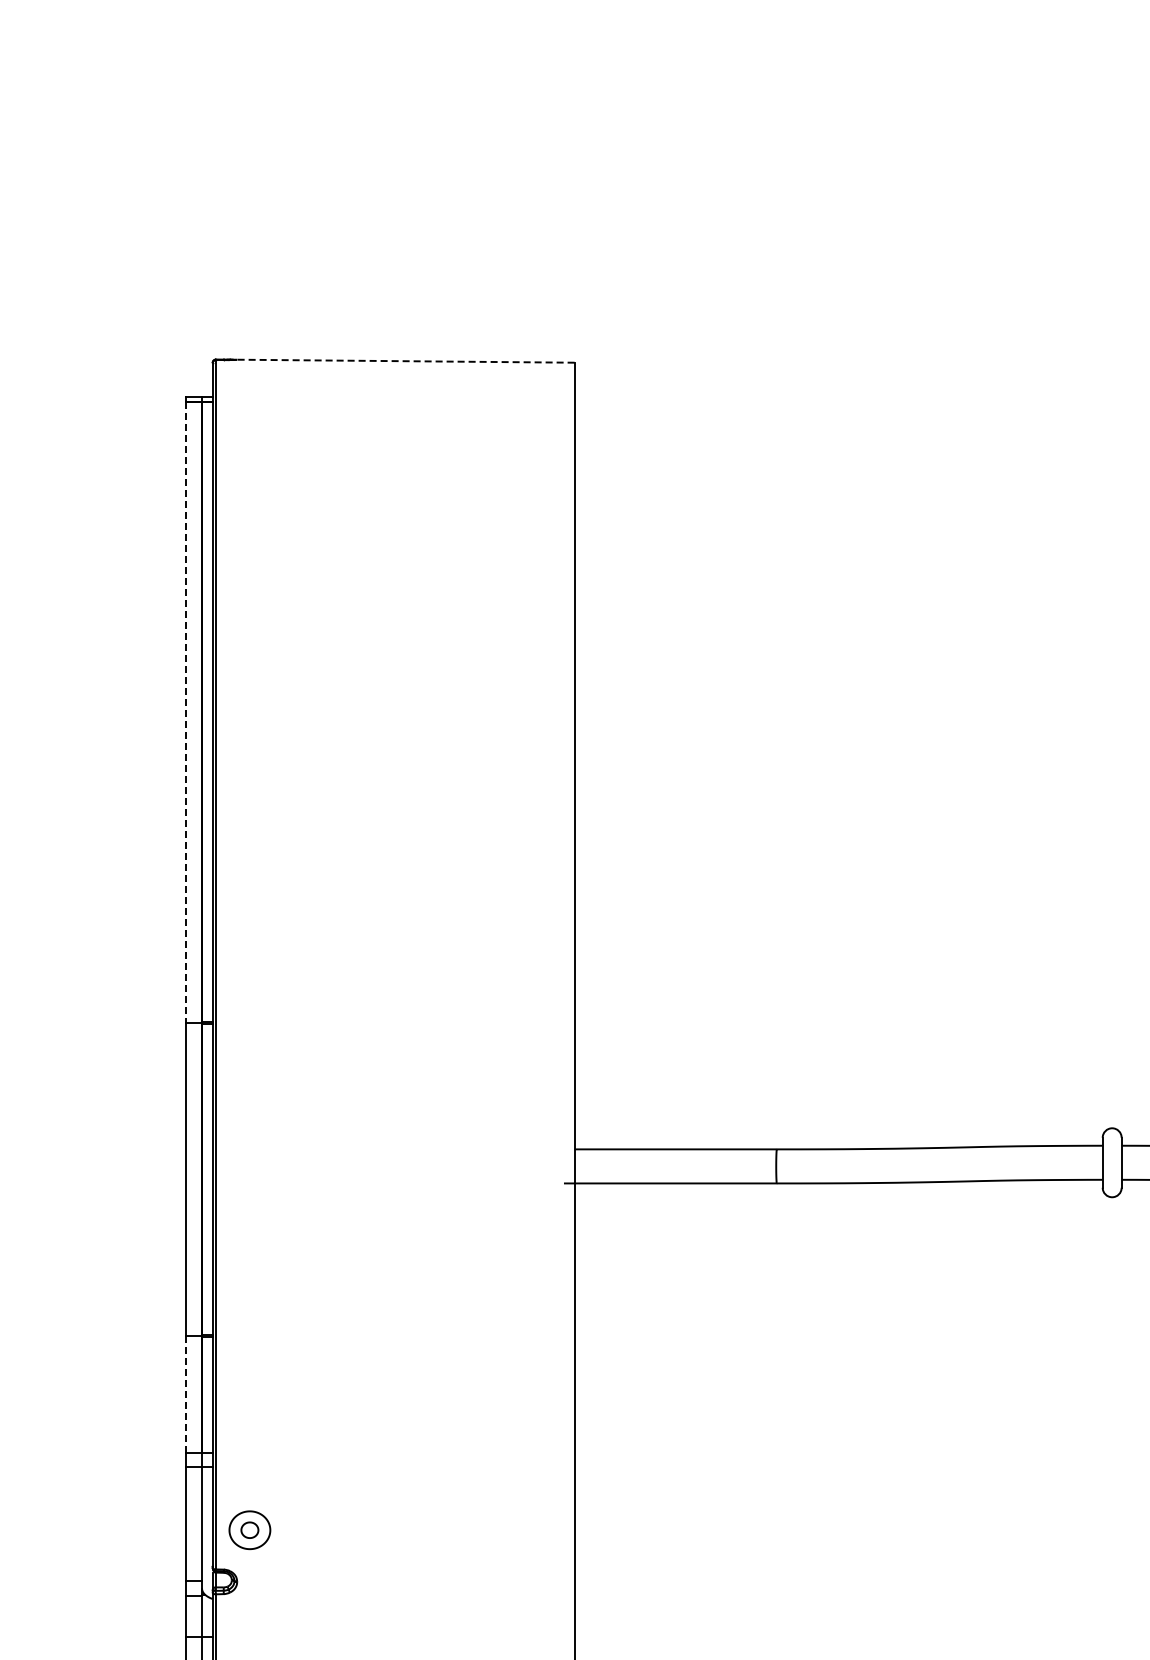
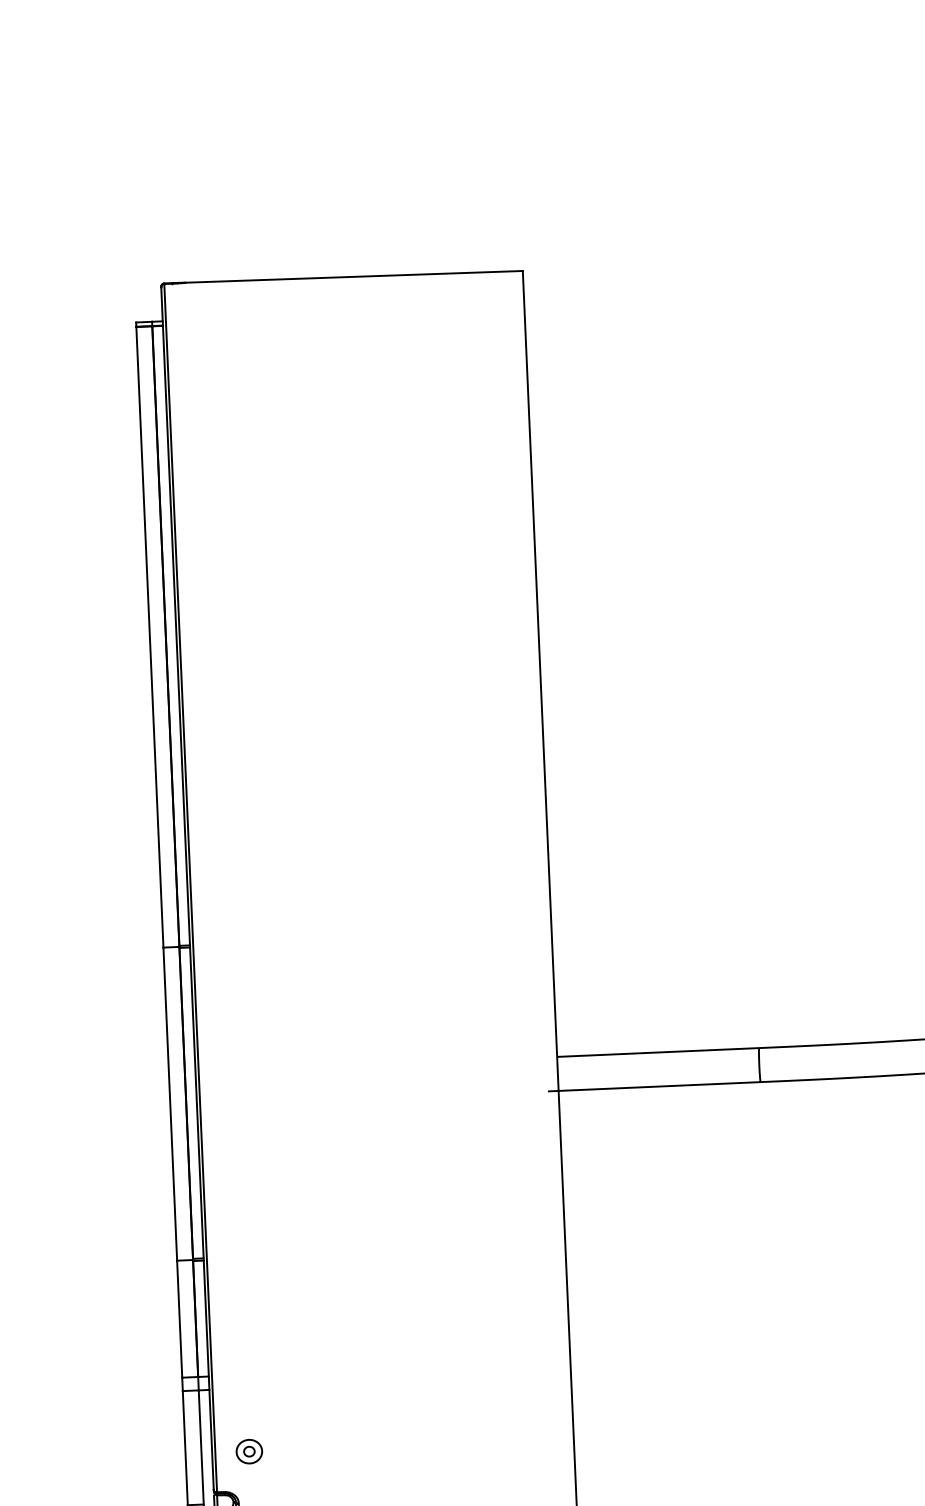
line: (400, 361) -> (348, 277), dashed -> solid
line: (186, 712) -> (150, 637), dashed -> solid
line: (186, 1394) -> (180, 1318), dashed -> solid
part: (249, 1530) -> (248, 1451), size x0.62

